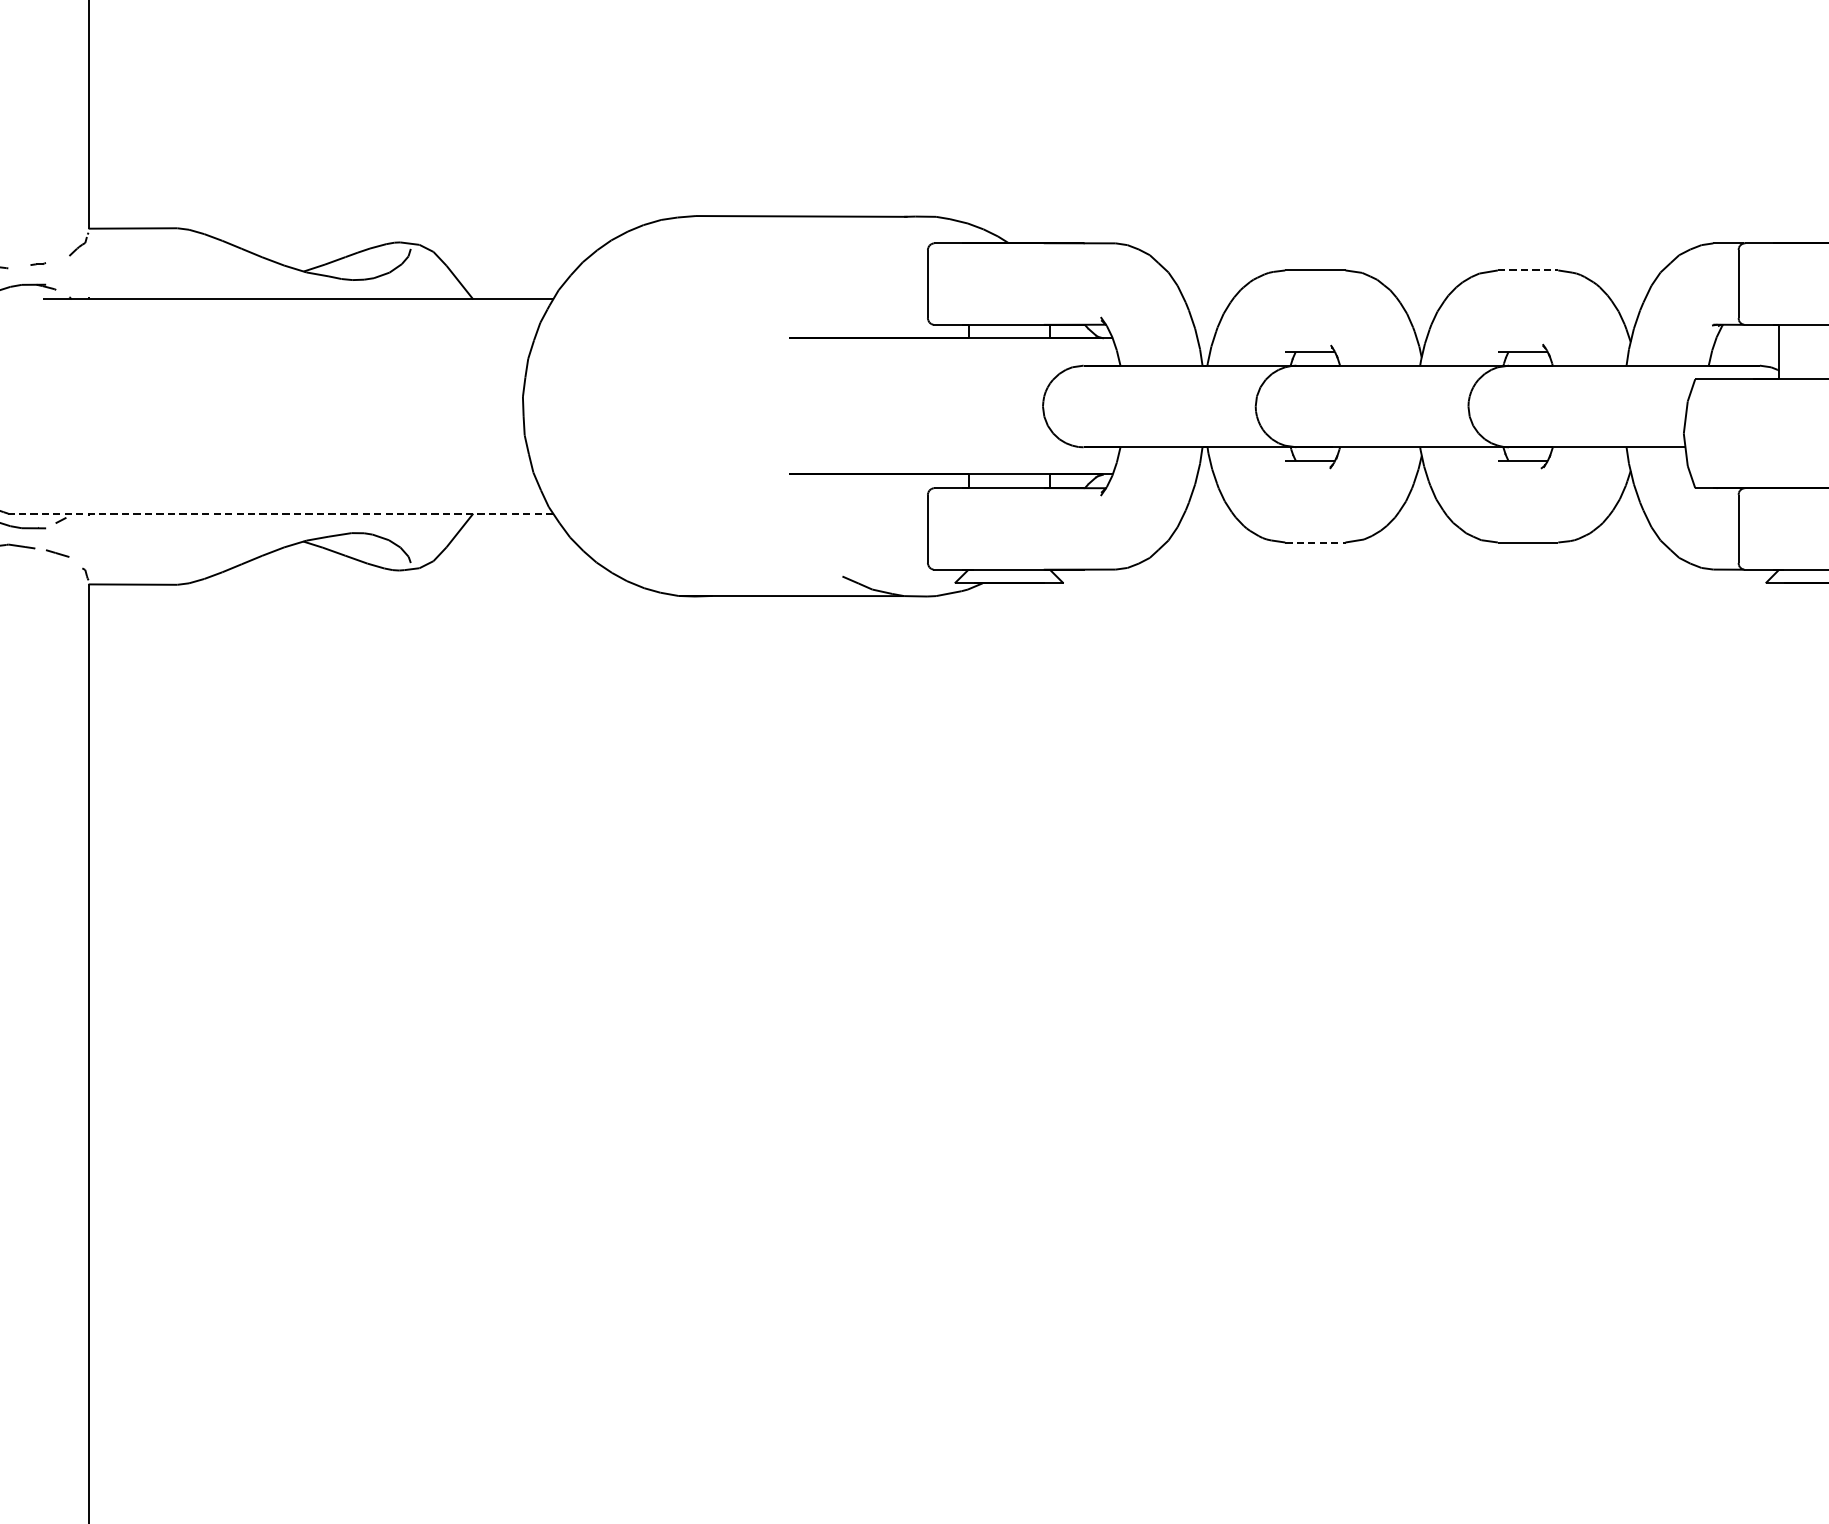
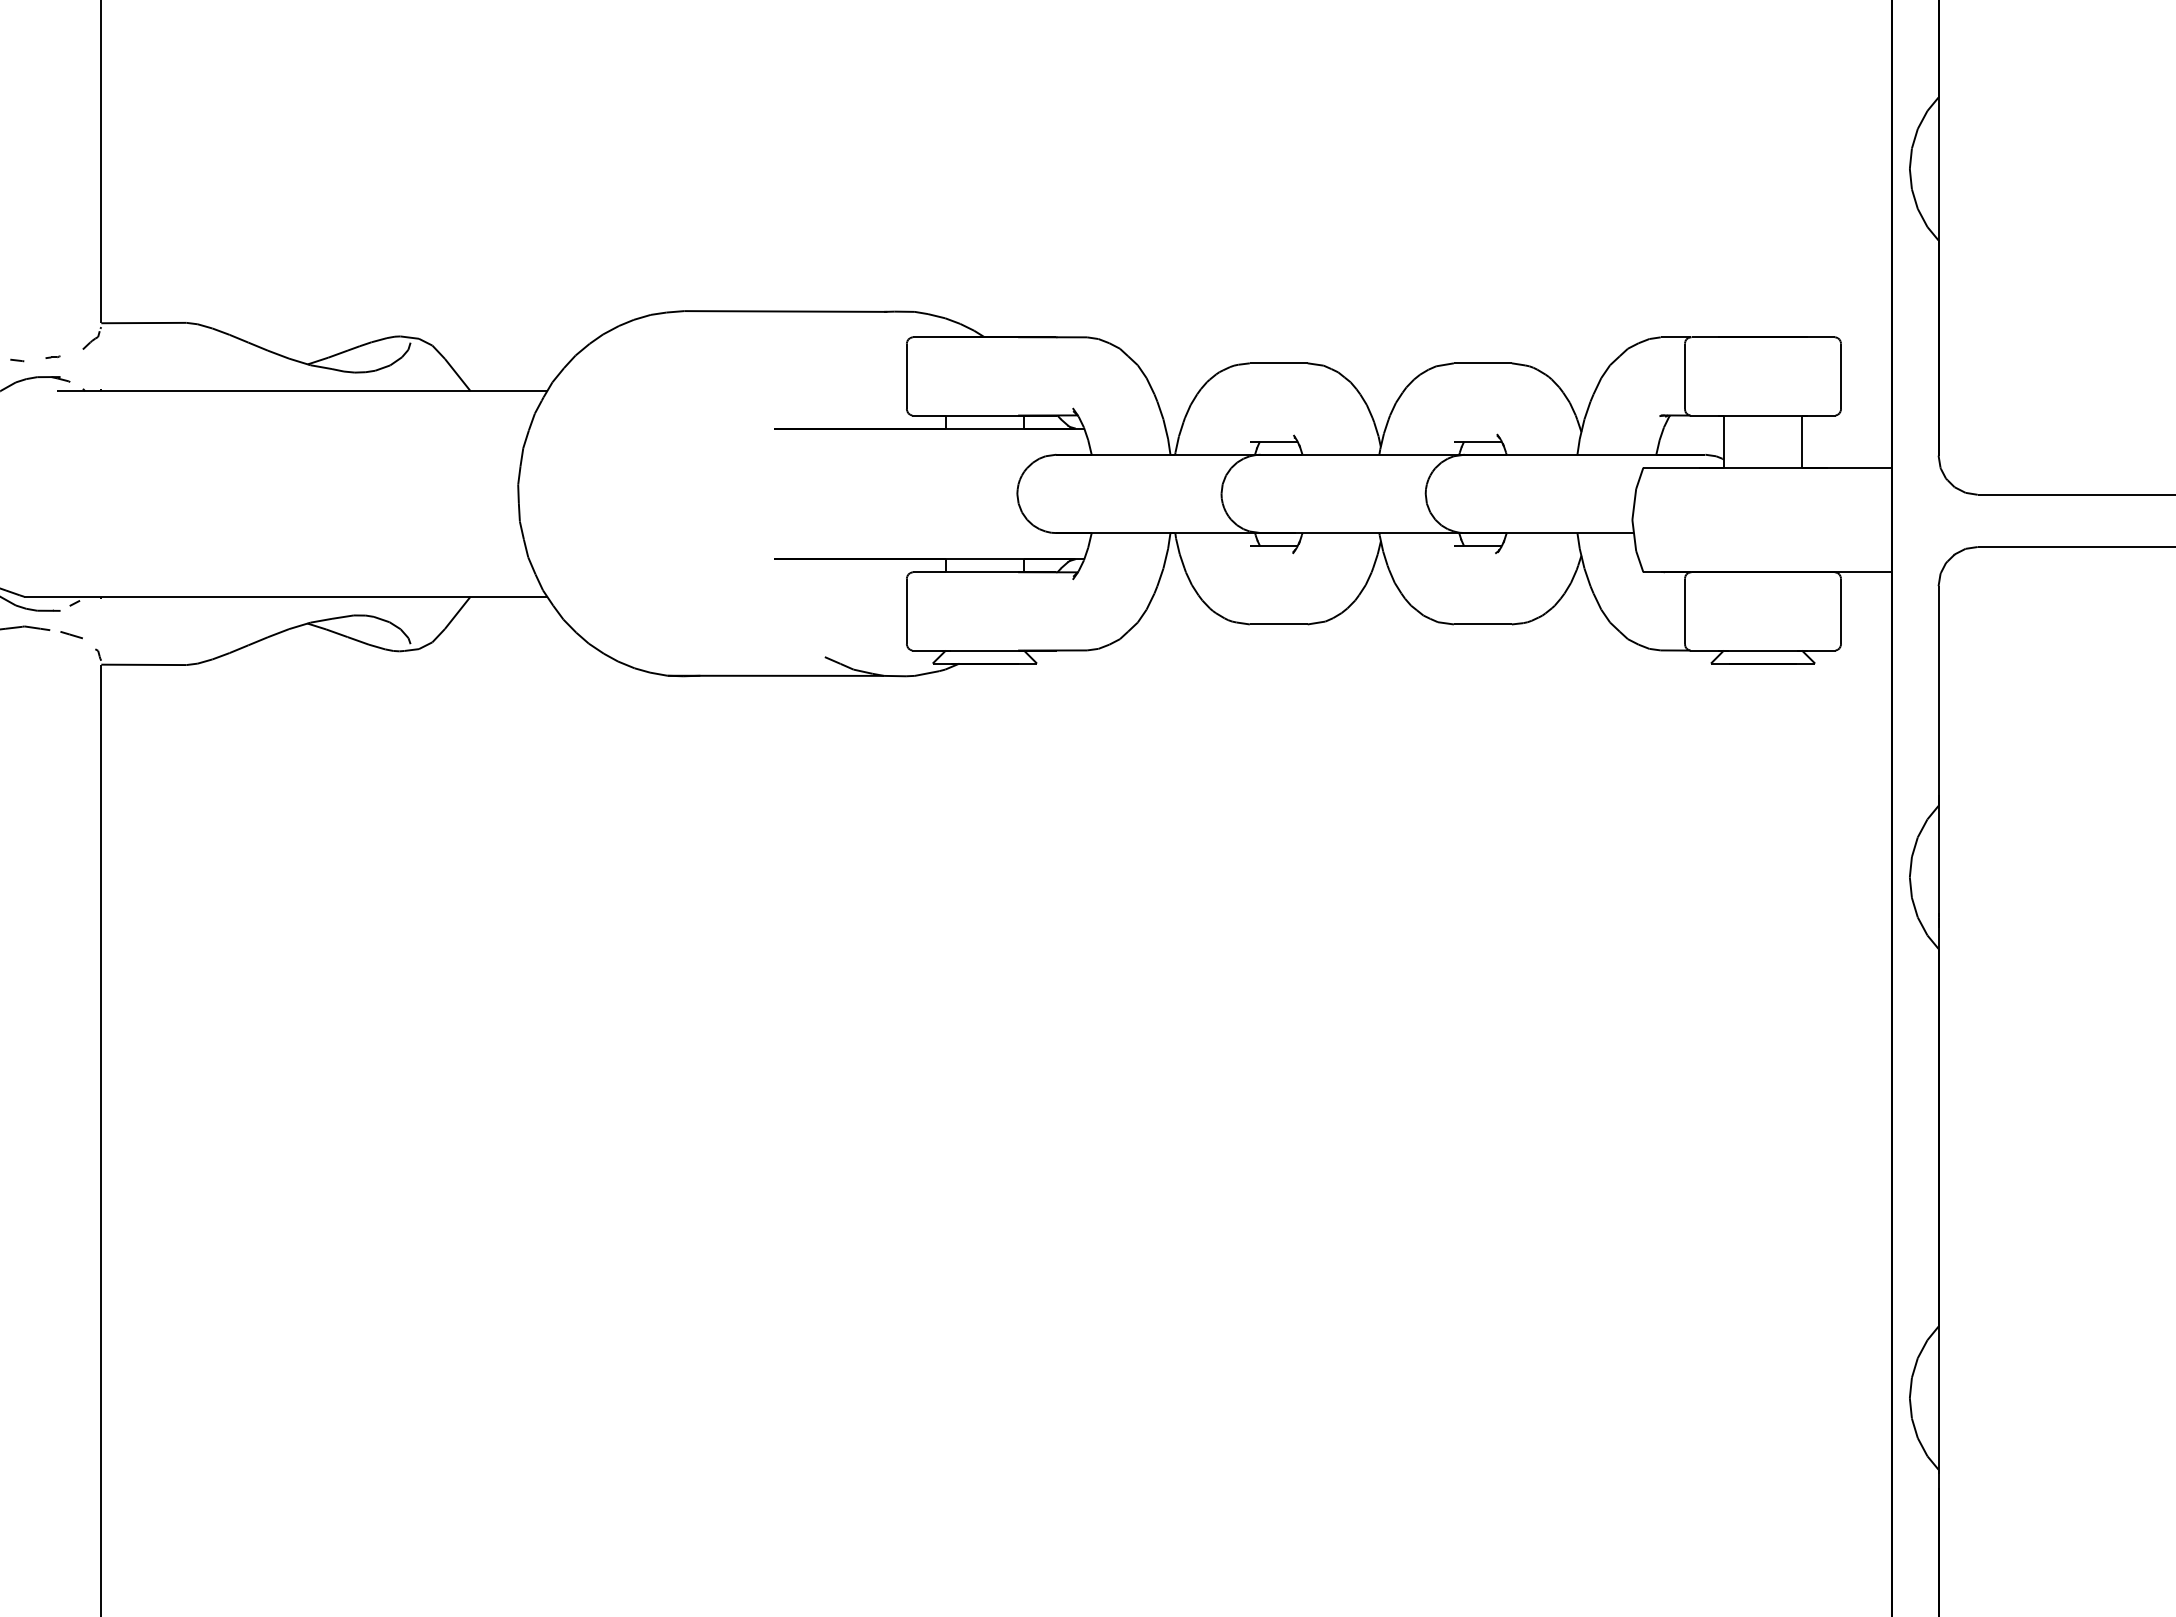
line: (1527, 270) -> (1482, 363), dashed -> solid
line: (280, 513) -> (285, 596), dashed -> solid
line: (1315, 542) -> (1278, 624), dashed -> solid

